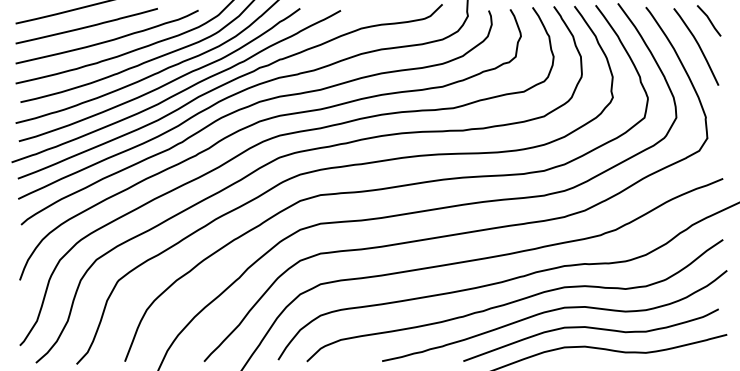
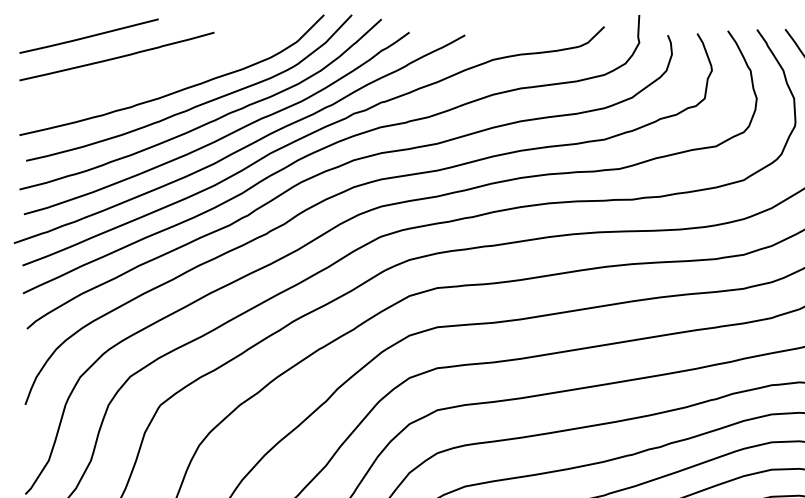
curve: (106, 40) -> (143, 76), removed

